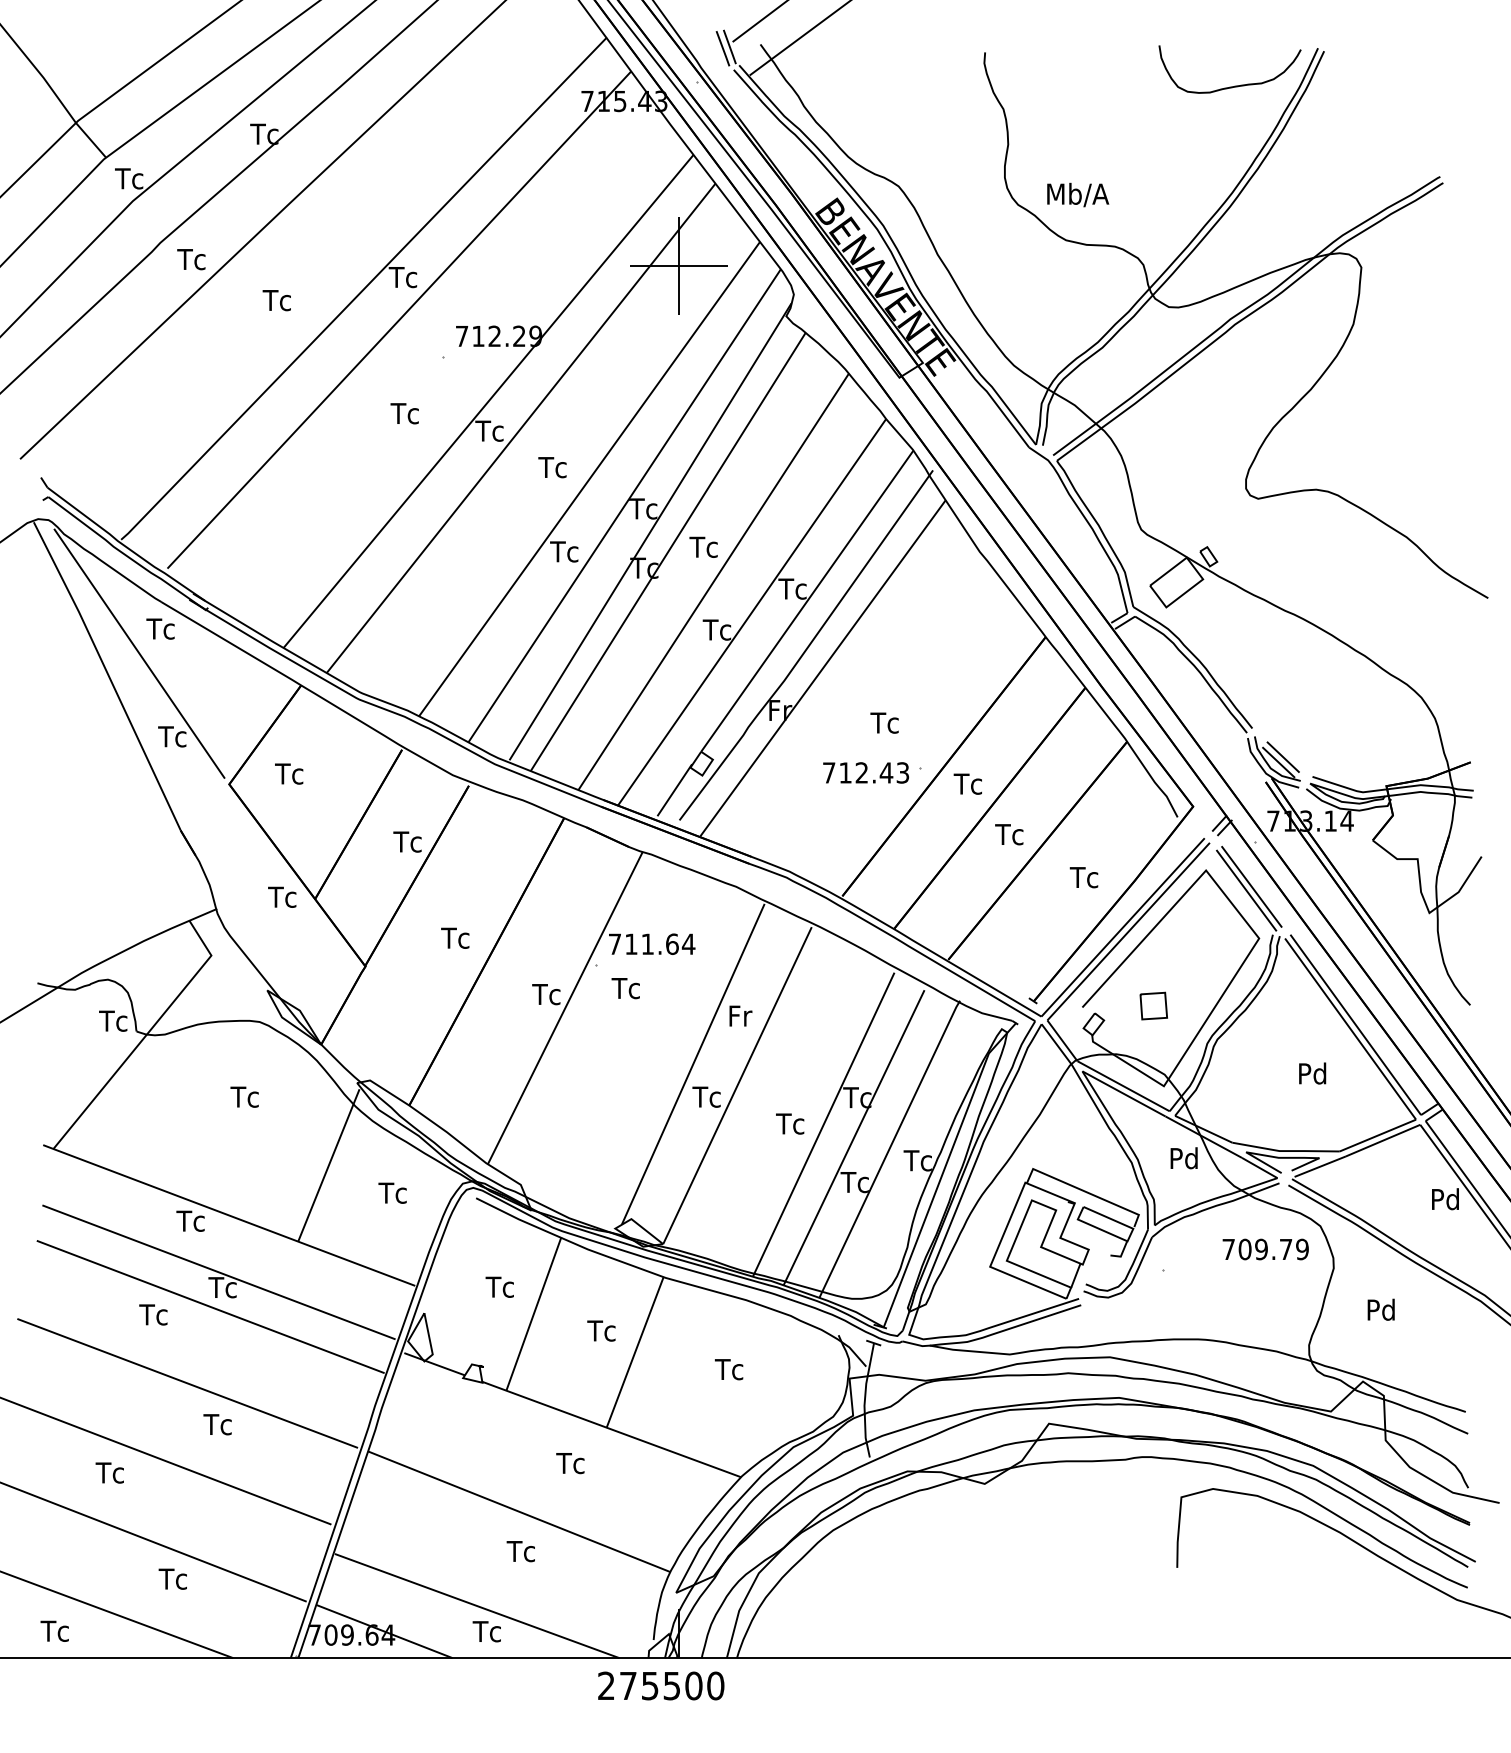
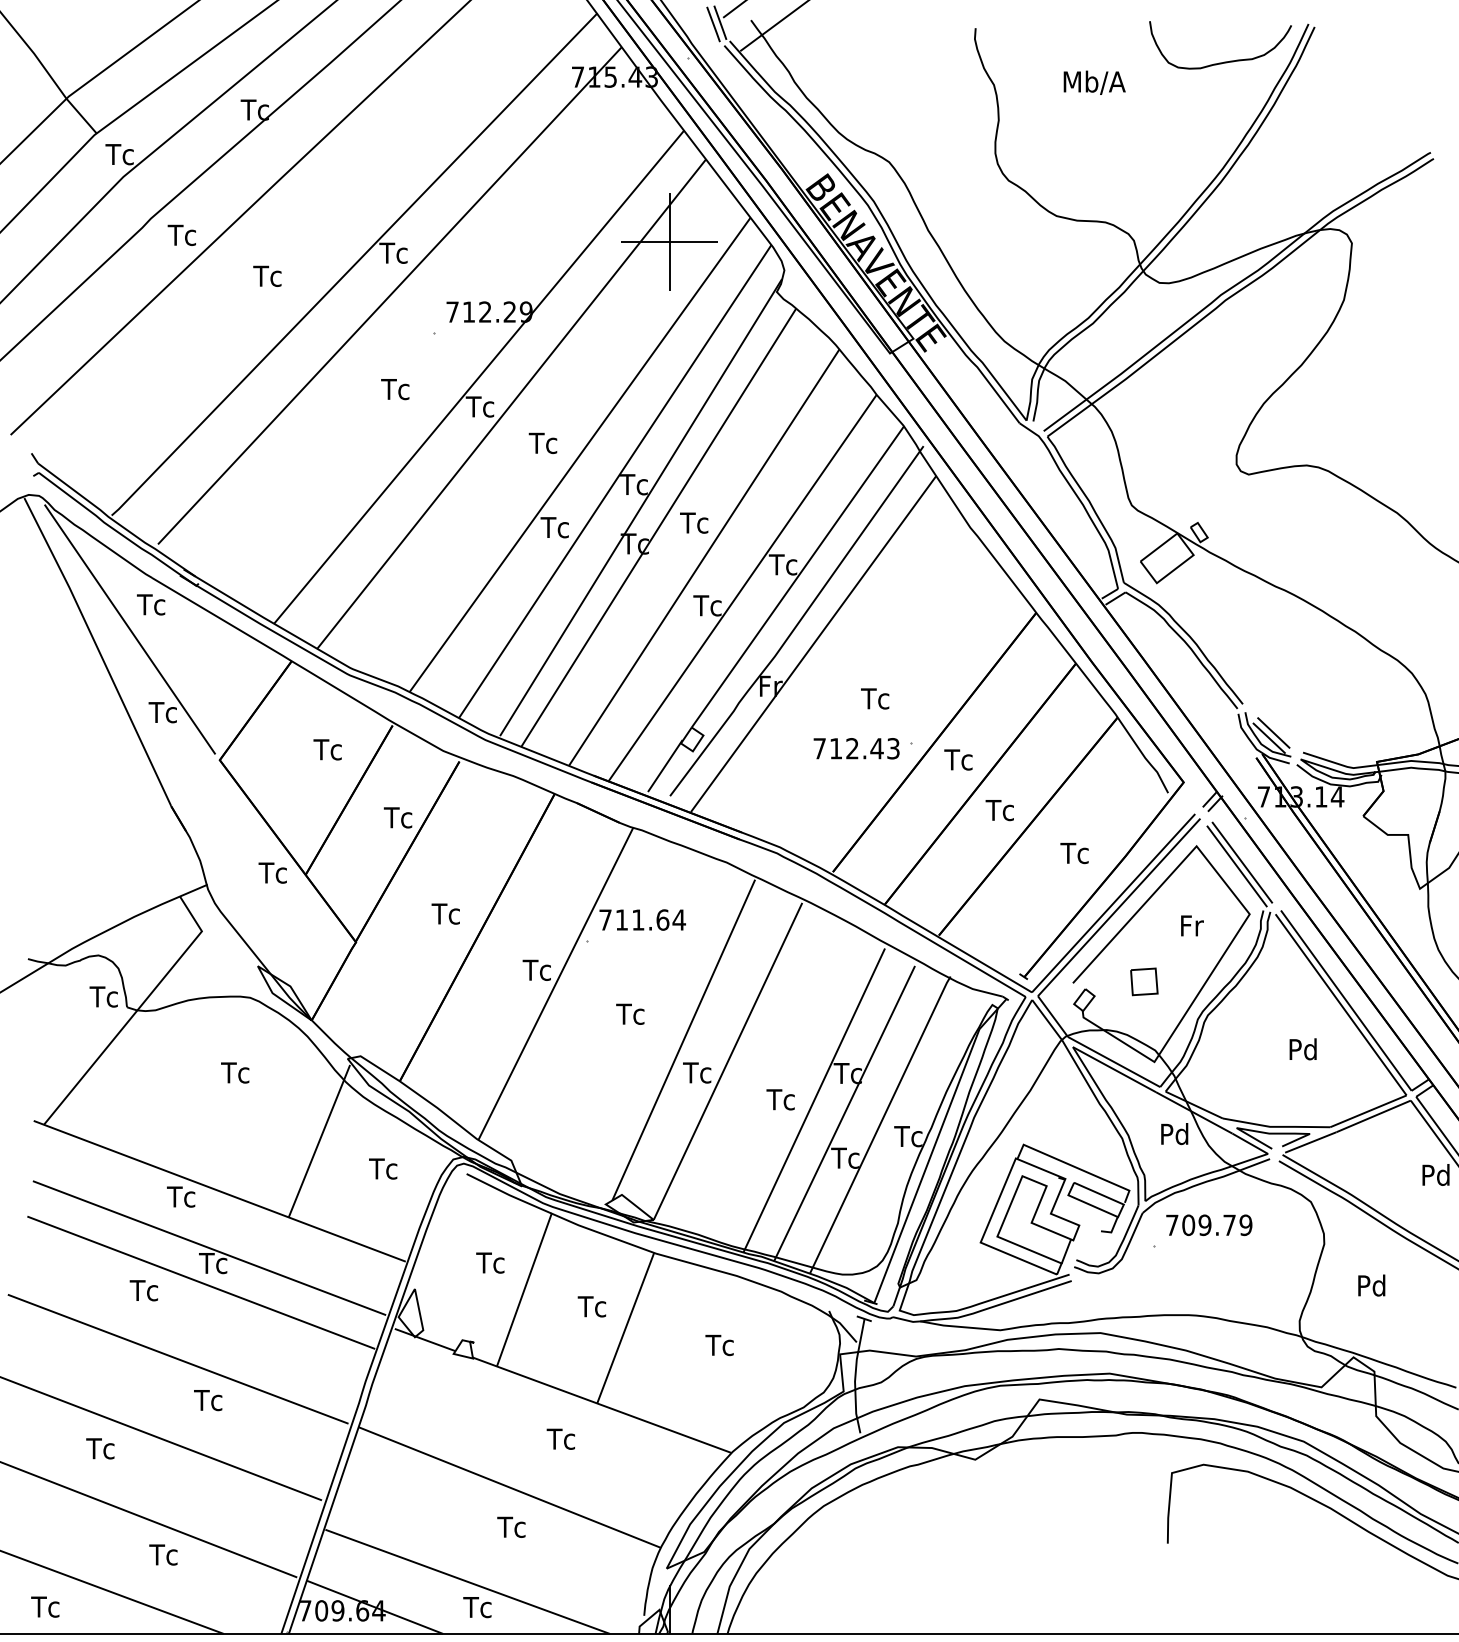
text: (1078, 194) -> (1095, 82), moved
text: (289, 773) -> (328, 749), moved
text: (625, 988) -> (630, 1014), moved
text: (740, 1015) -> (1192, 925), moved
text: (1265, 1249) -> (1209, 1225), moved

